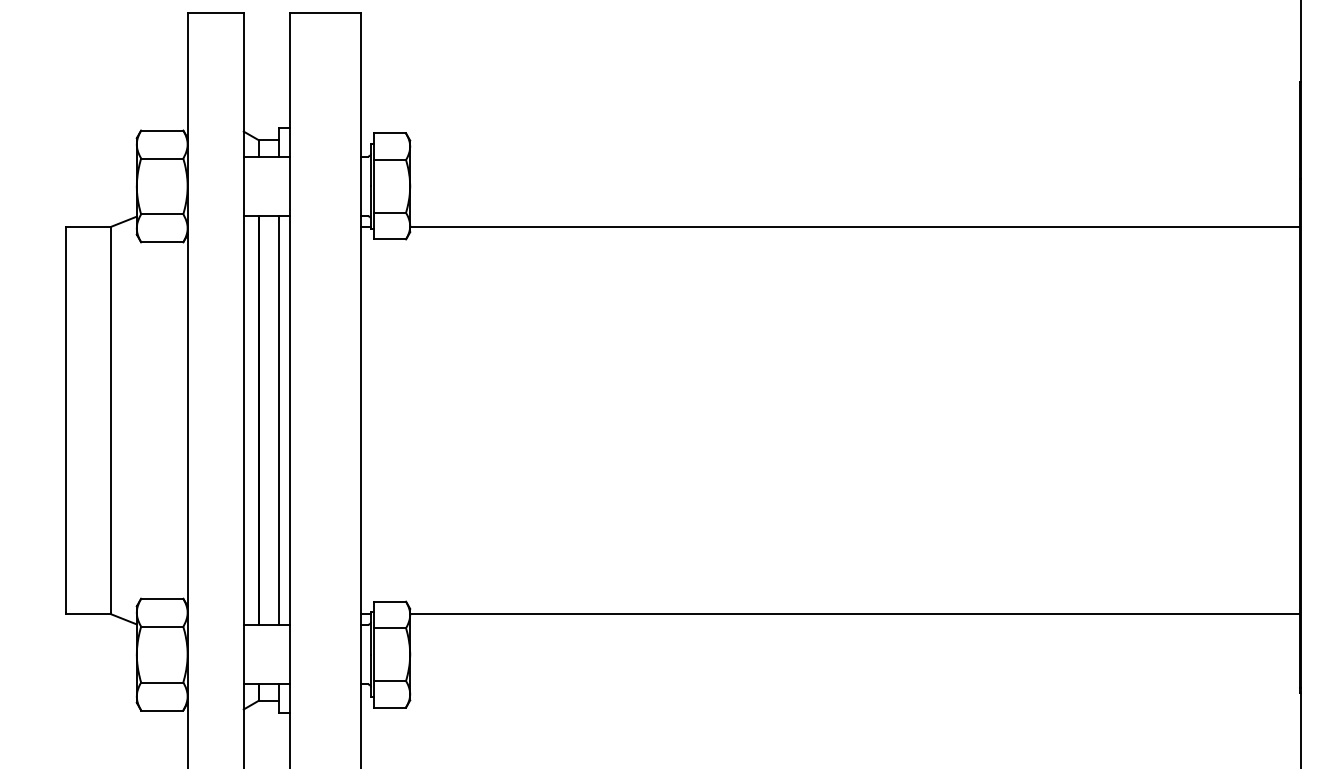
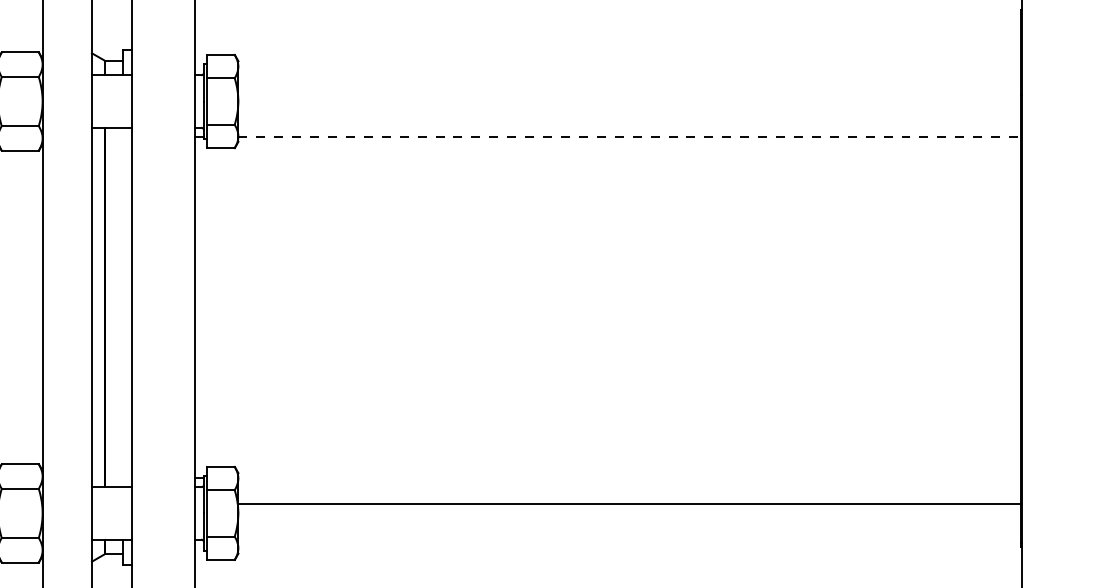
line: (855, 226) -> (630, 136), solid -> dashed
line: (279, 420) -> (123, 307), removed
line: (855, 614) -> (630, 503), moved

